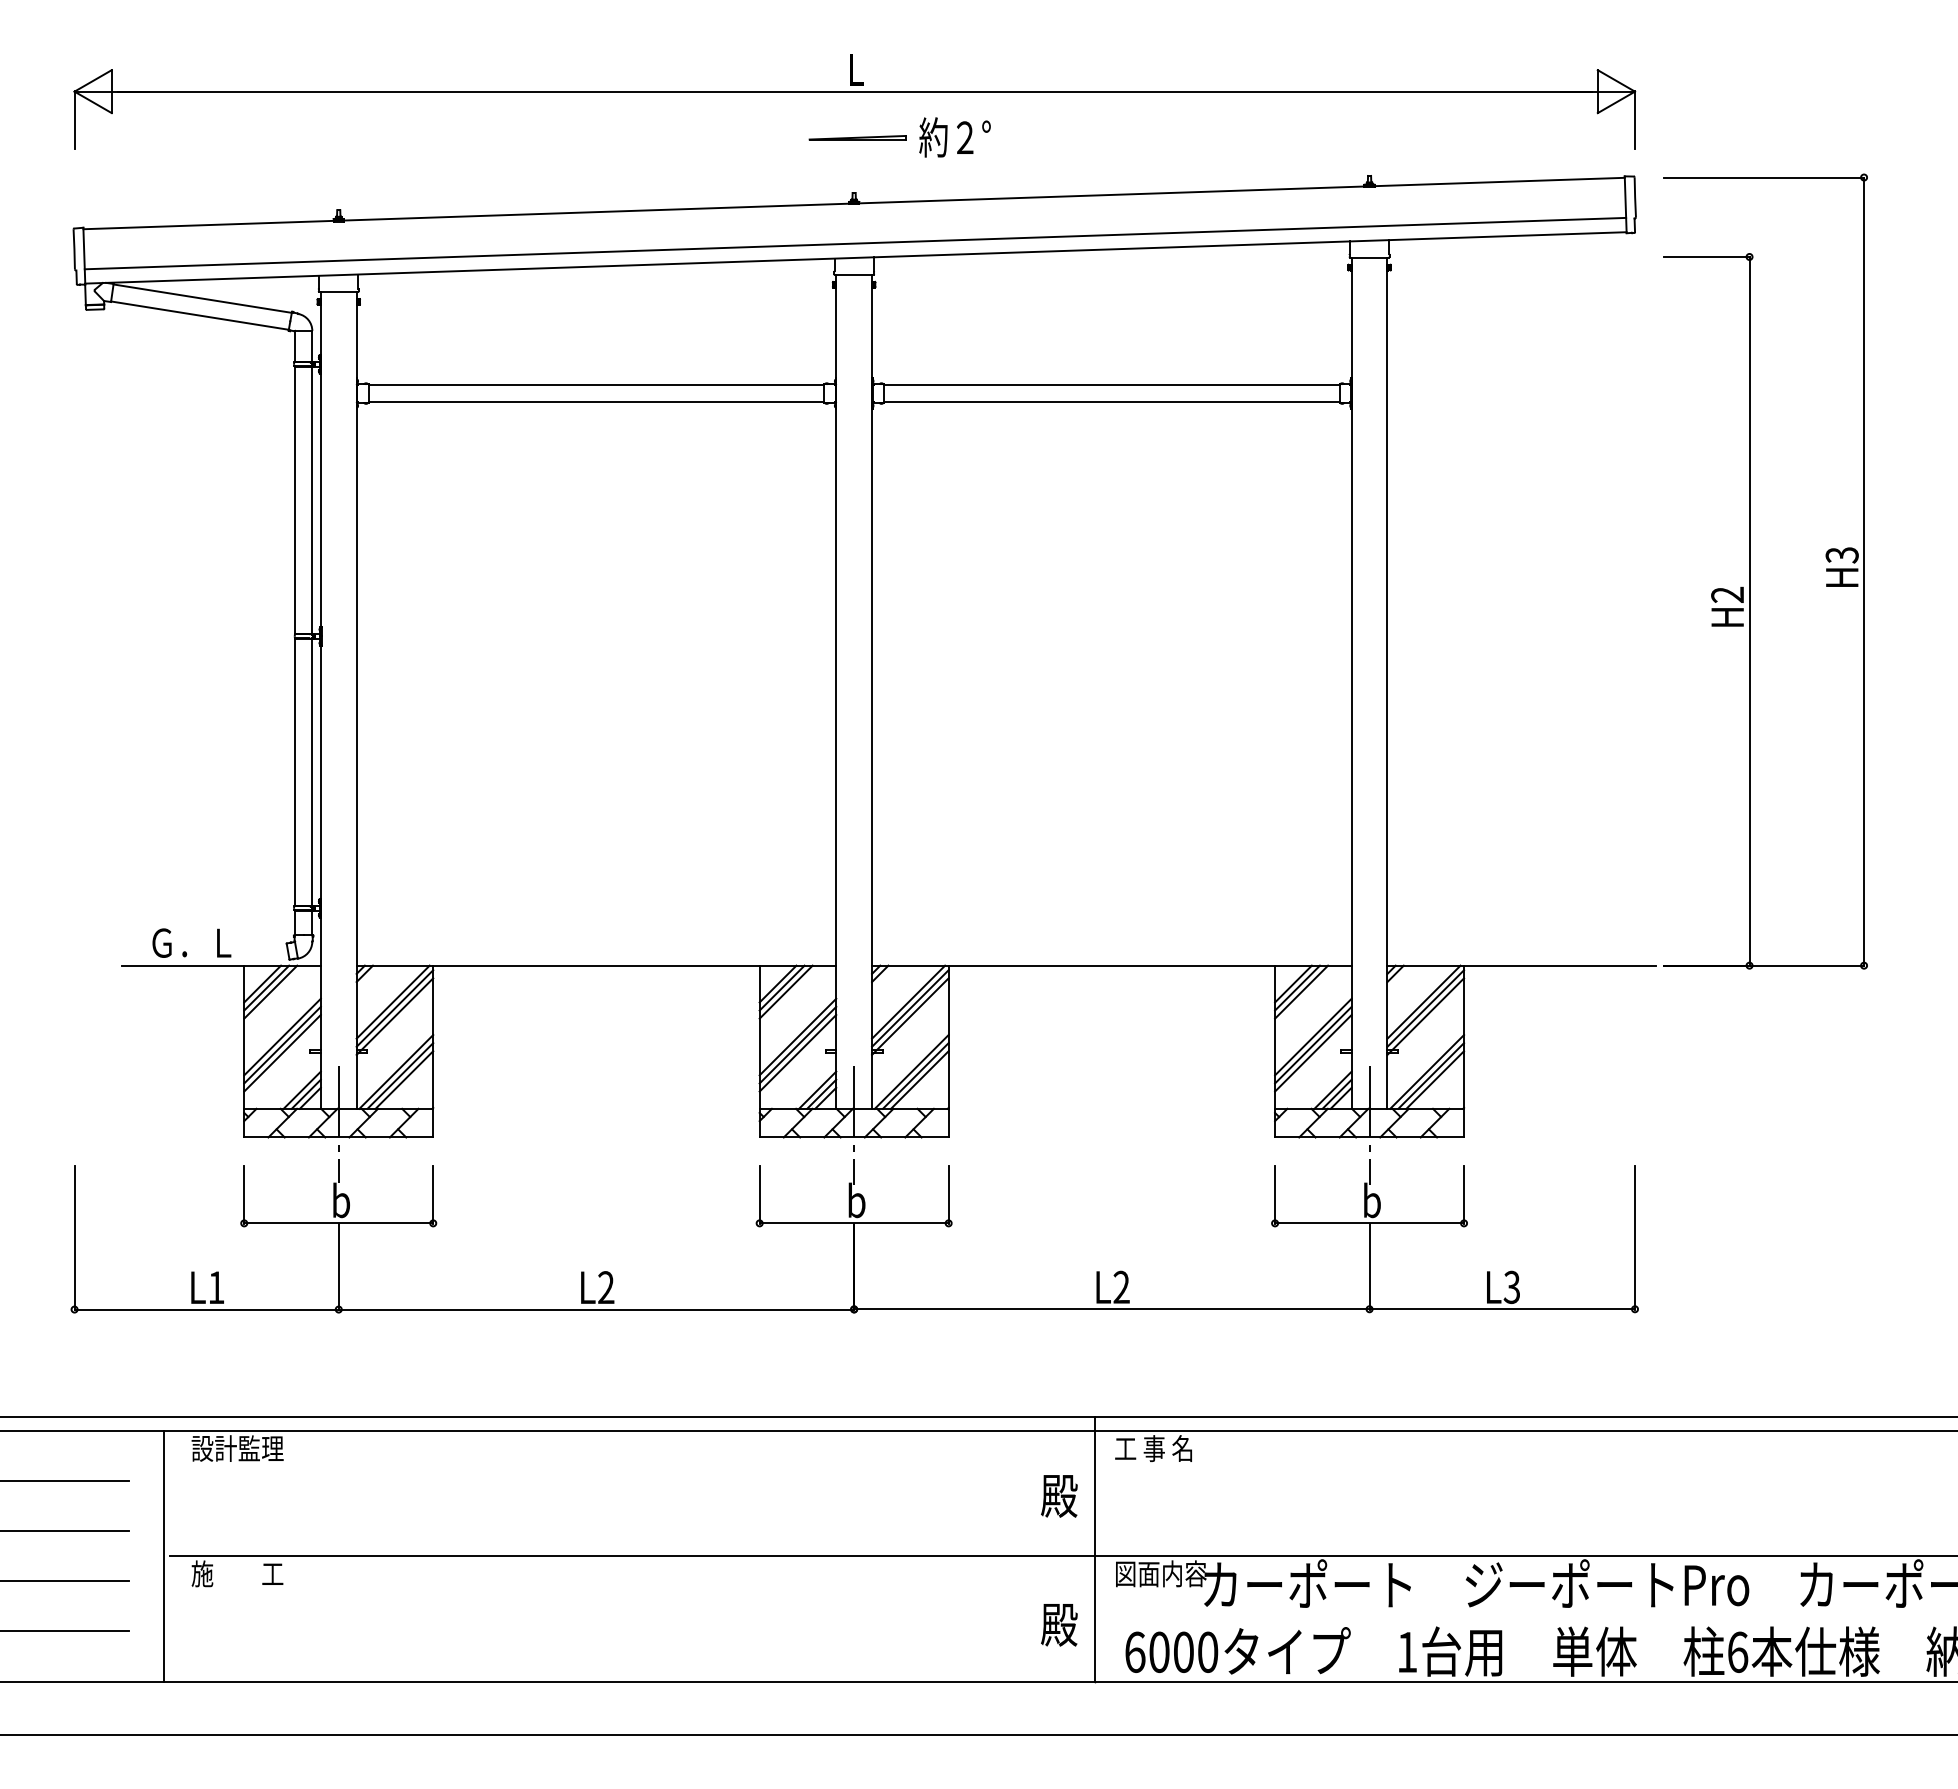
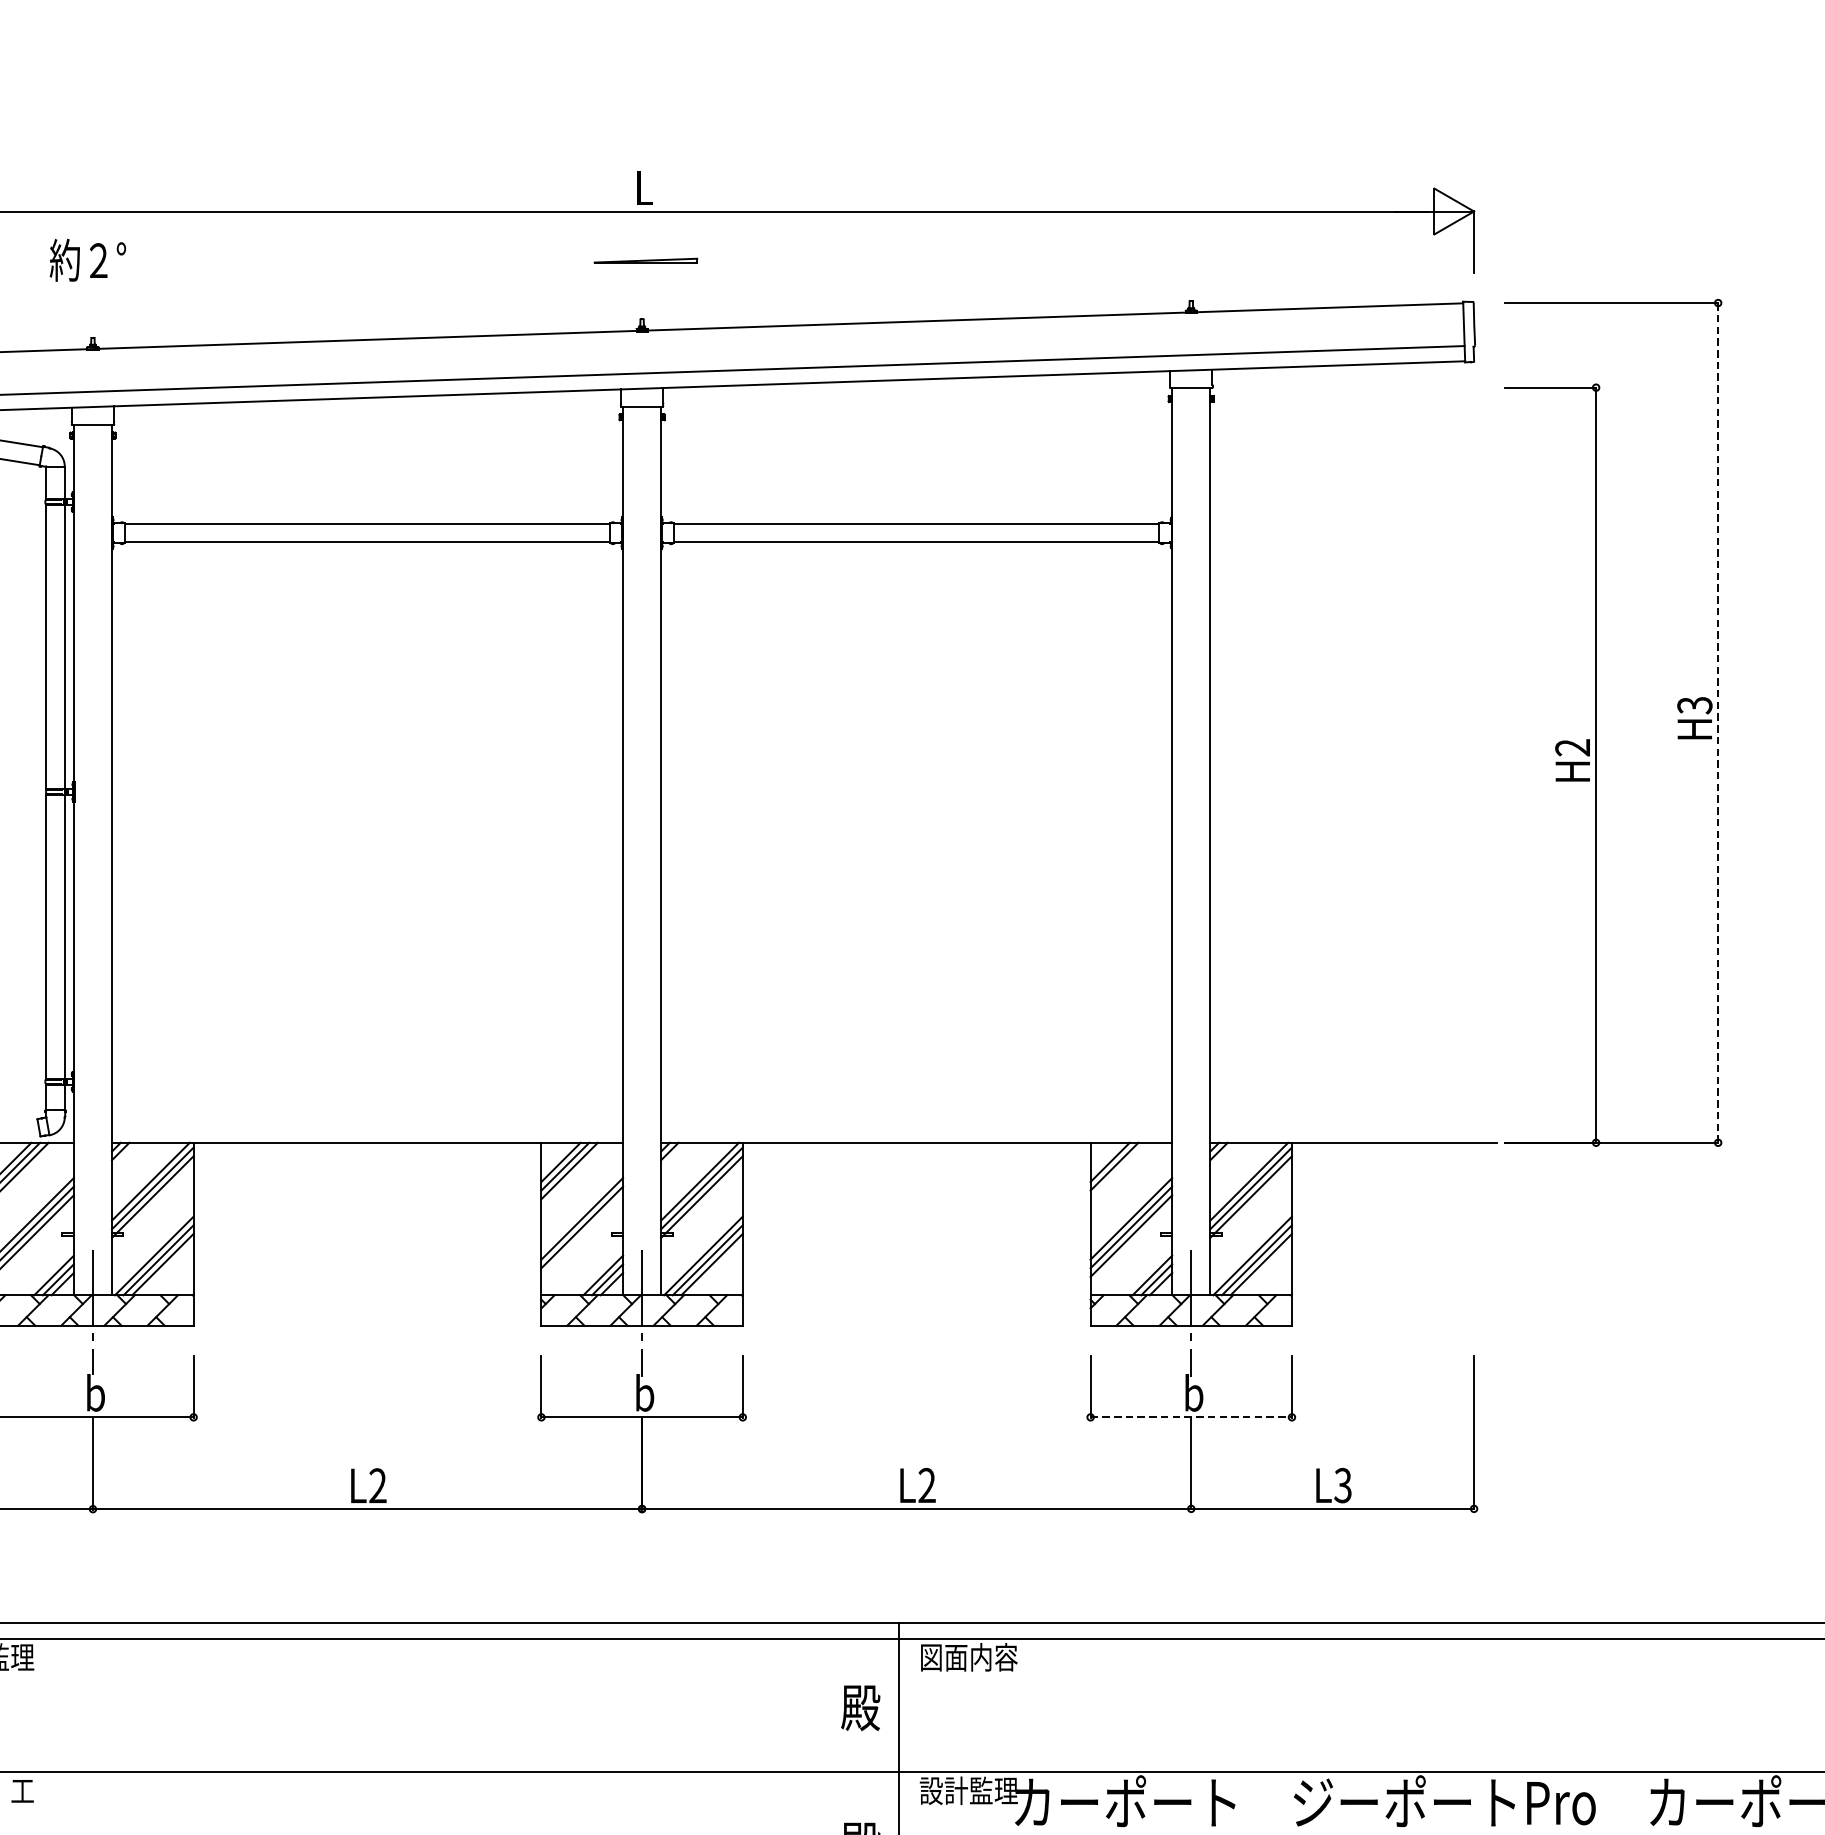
text: (954, 137) -> (87, 260), moved
line: (1864, 571) -> (1718, 722), solid -> dashed
line: (1301, 991) -> (1118, 1170), removed
line: (797, 1052) -> (581, 1235), removed
line: (1370, 1223) -> (1192, 1417), solid -> dashed
text: (1160, 1448) -> (968, 1657), 工 事 名 -> 図面内容
text: (1160, 1573) -> (968, 1790), 図面内容 -> 設計監理

